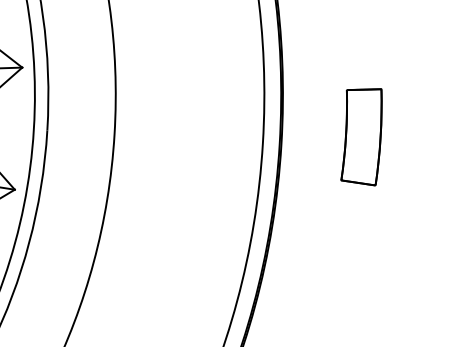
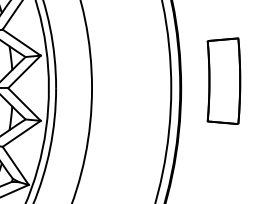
part: (361, 135) -> (223, 80), size x1.67

